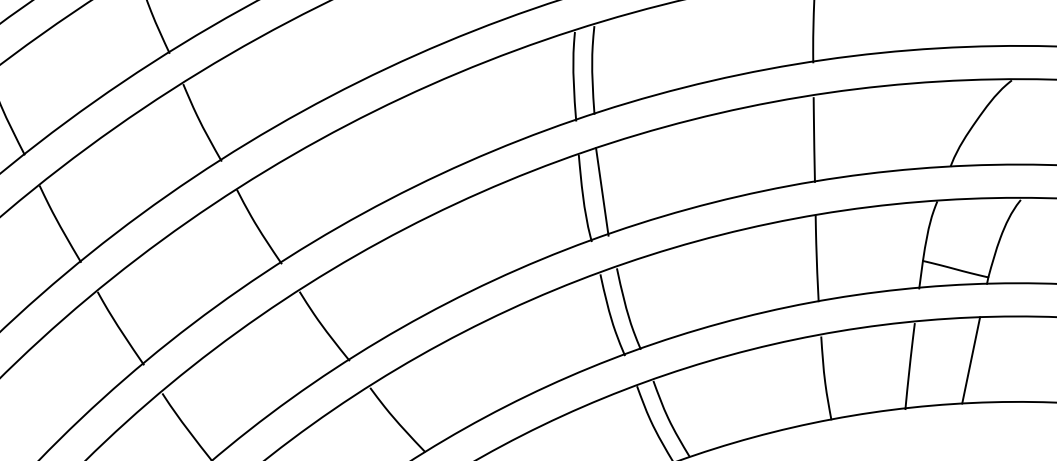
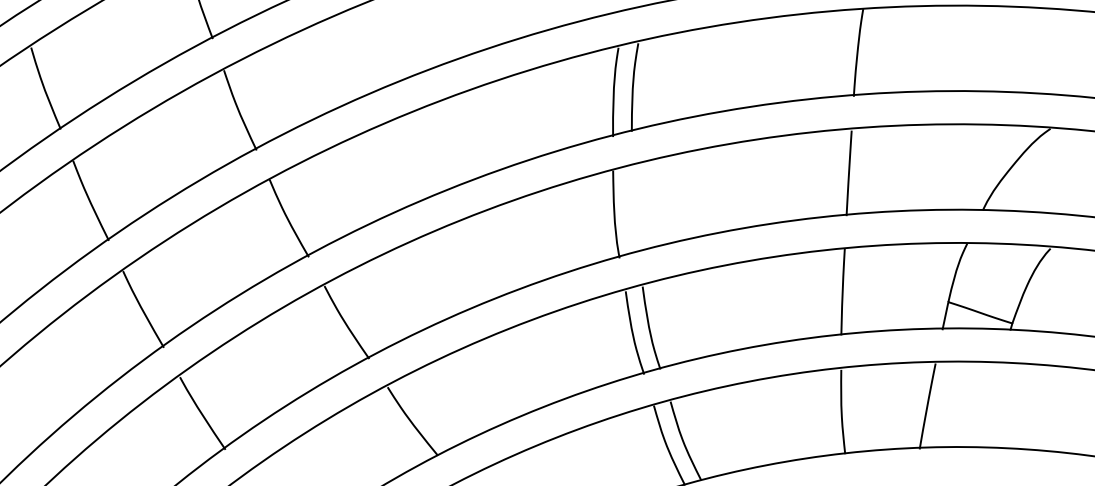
line: (602, 192) -> (633, 209), removed
line: (970, 360) -> (988, 404), removed

